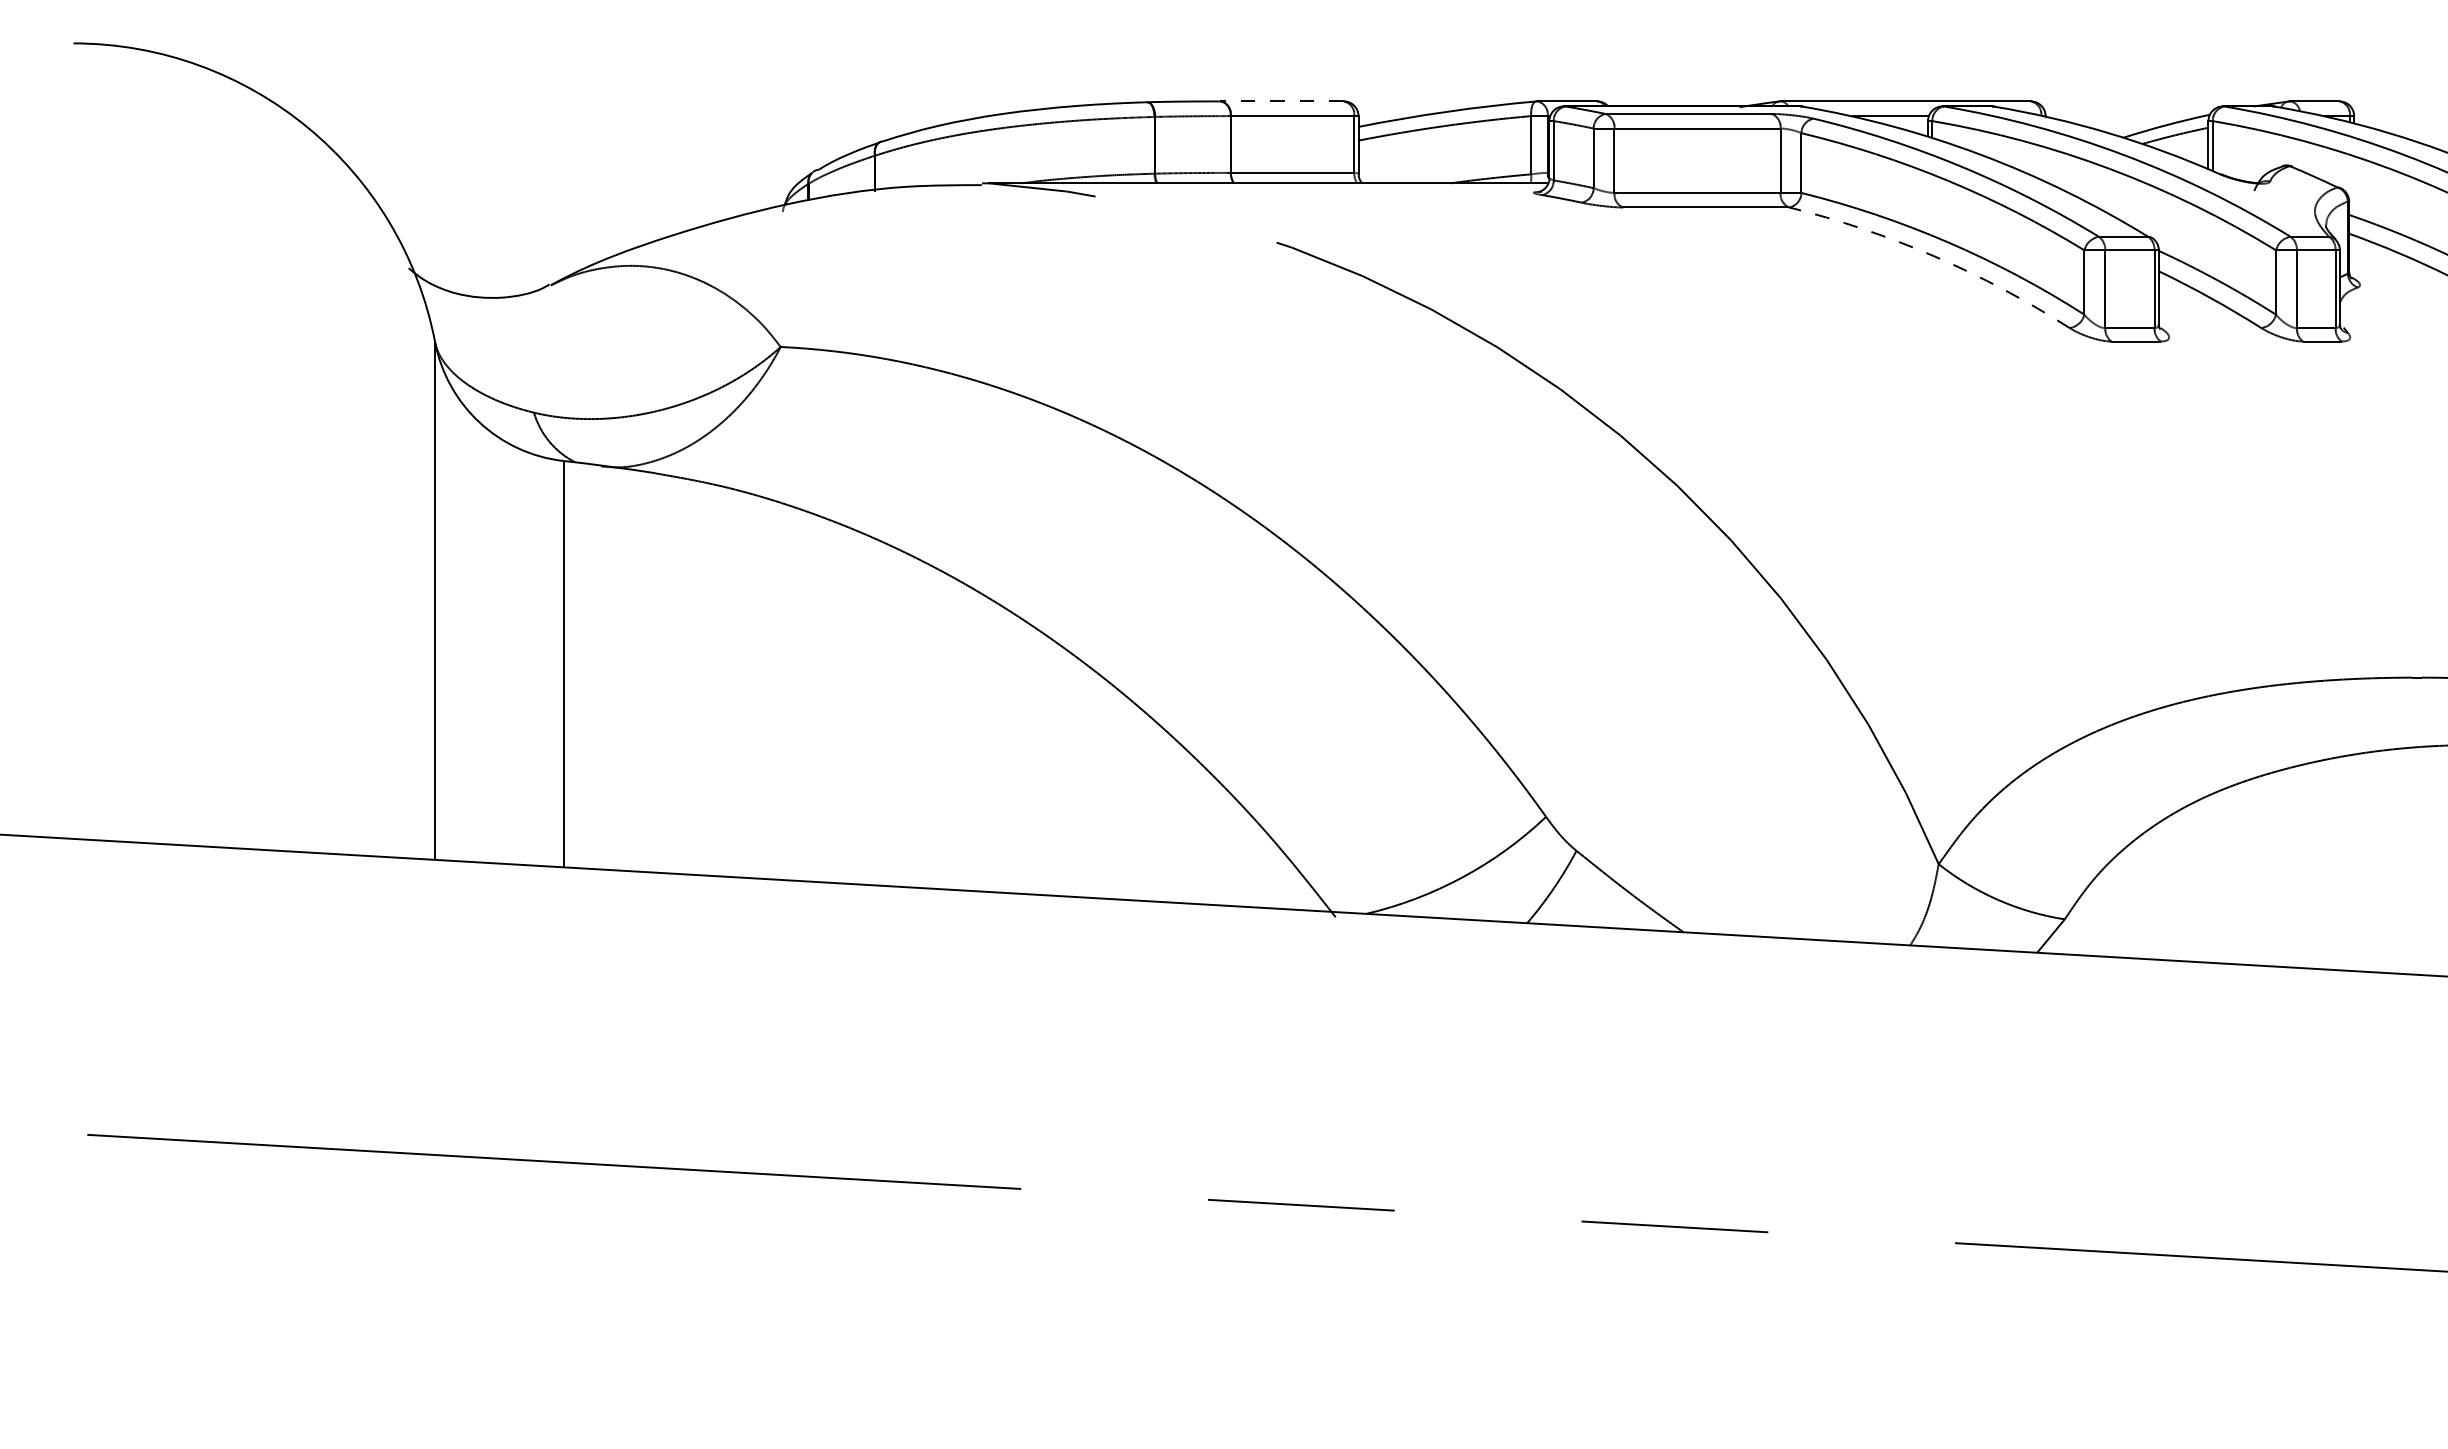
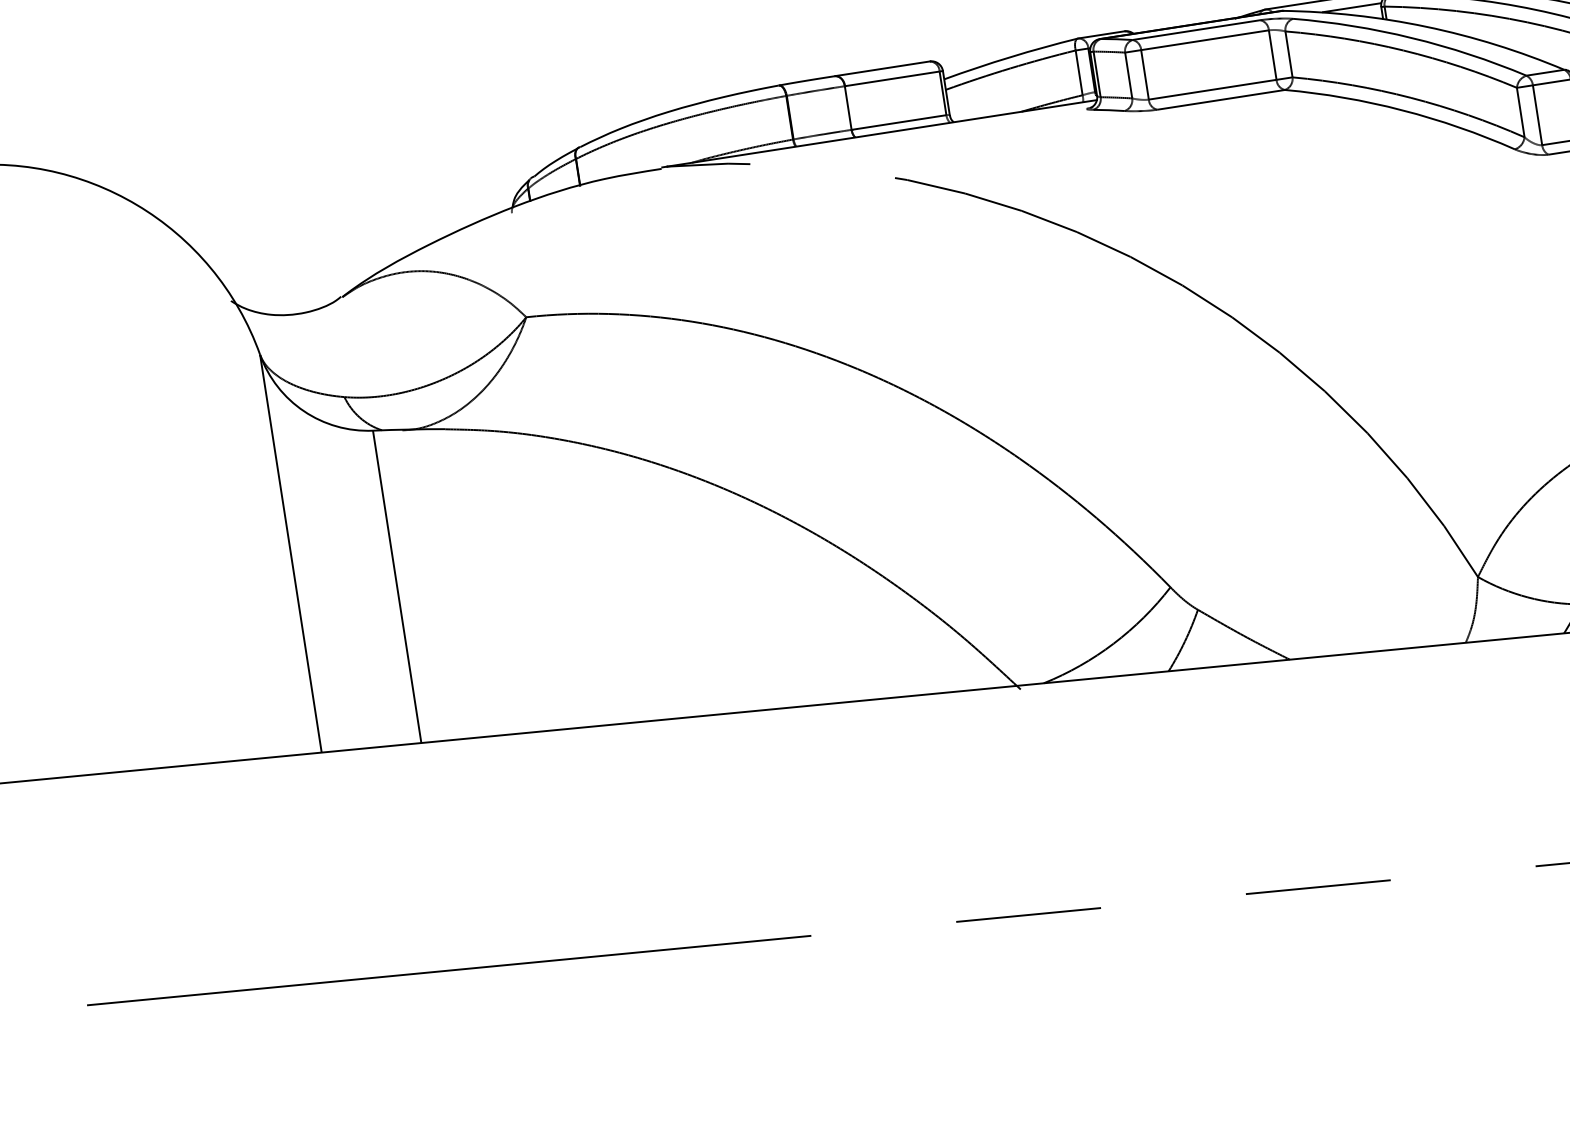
line: (1282, 101) -> (882, 68), dashed -> solid
arc: (1934, 256) -> (1402, 110), dashed -> solid

